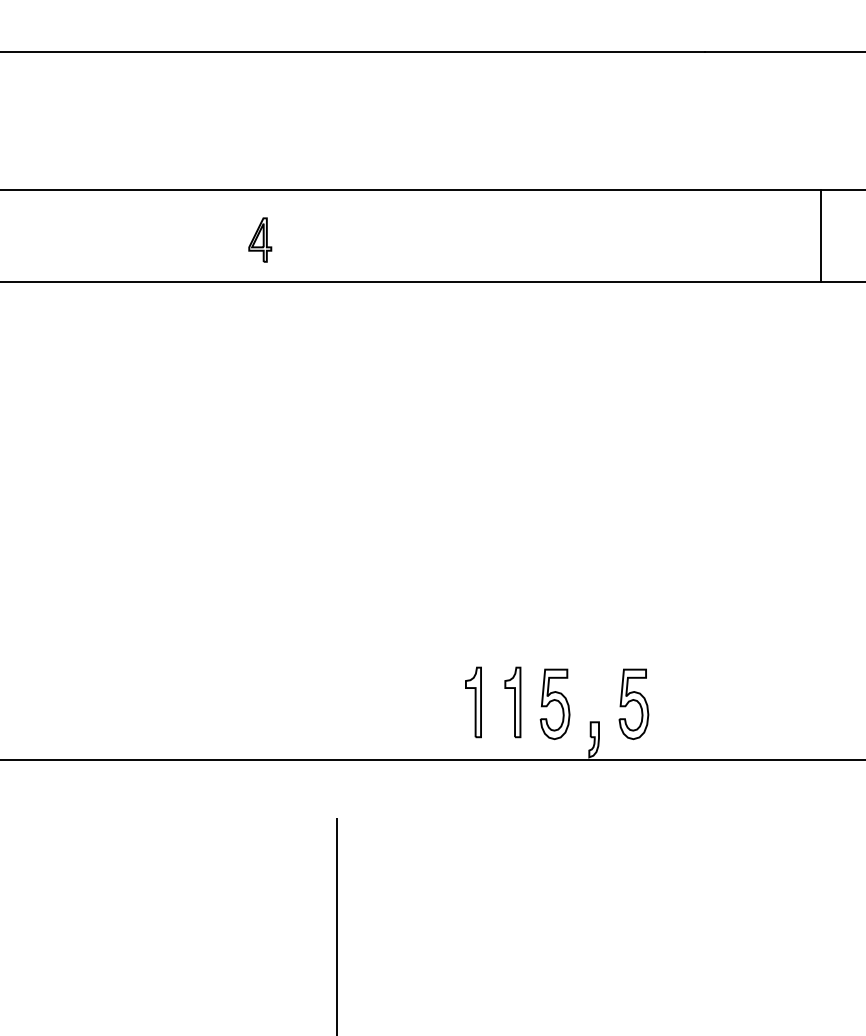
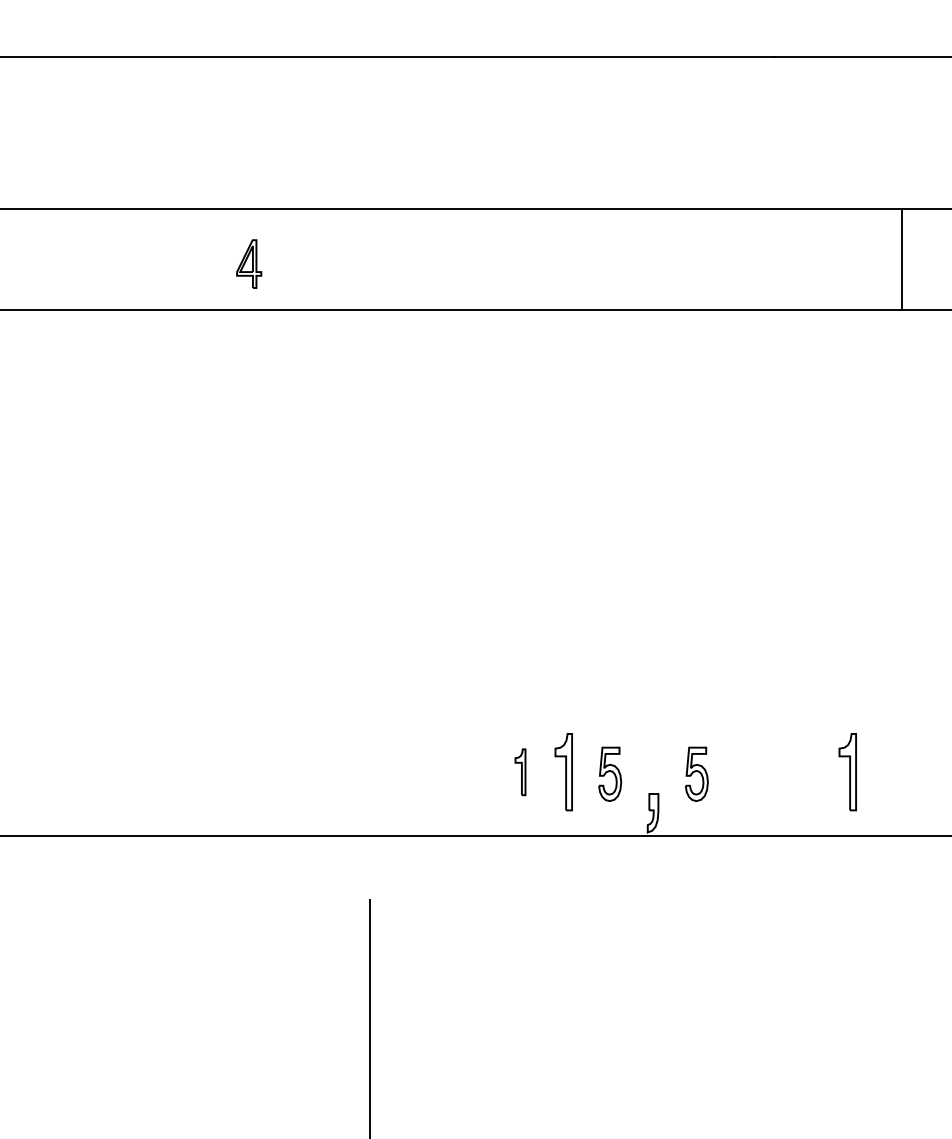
part: (260, 239) -> (249, 263), moved
part: (473, 702) -> (520, 772), size x0.6
part: (771, 702) -> (847, 772), added
part: (554, 704) -> (609, 774), size x0.7
part: (633, 704) -> (696, 774), size x0.7

